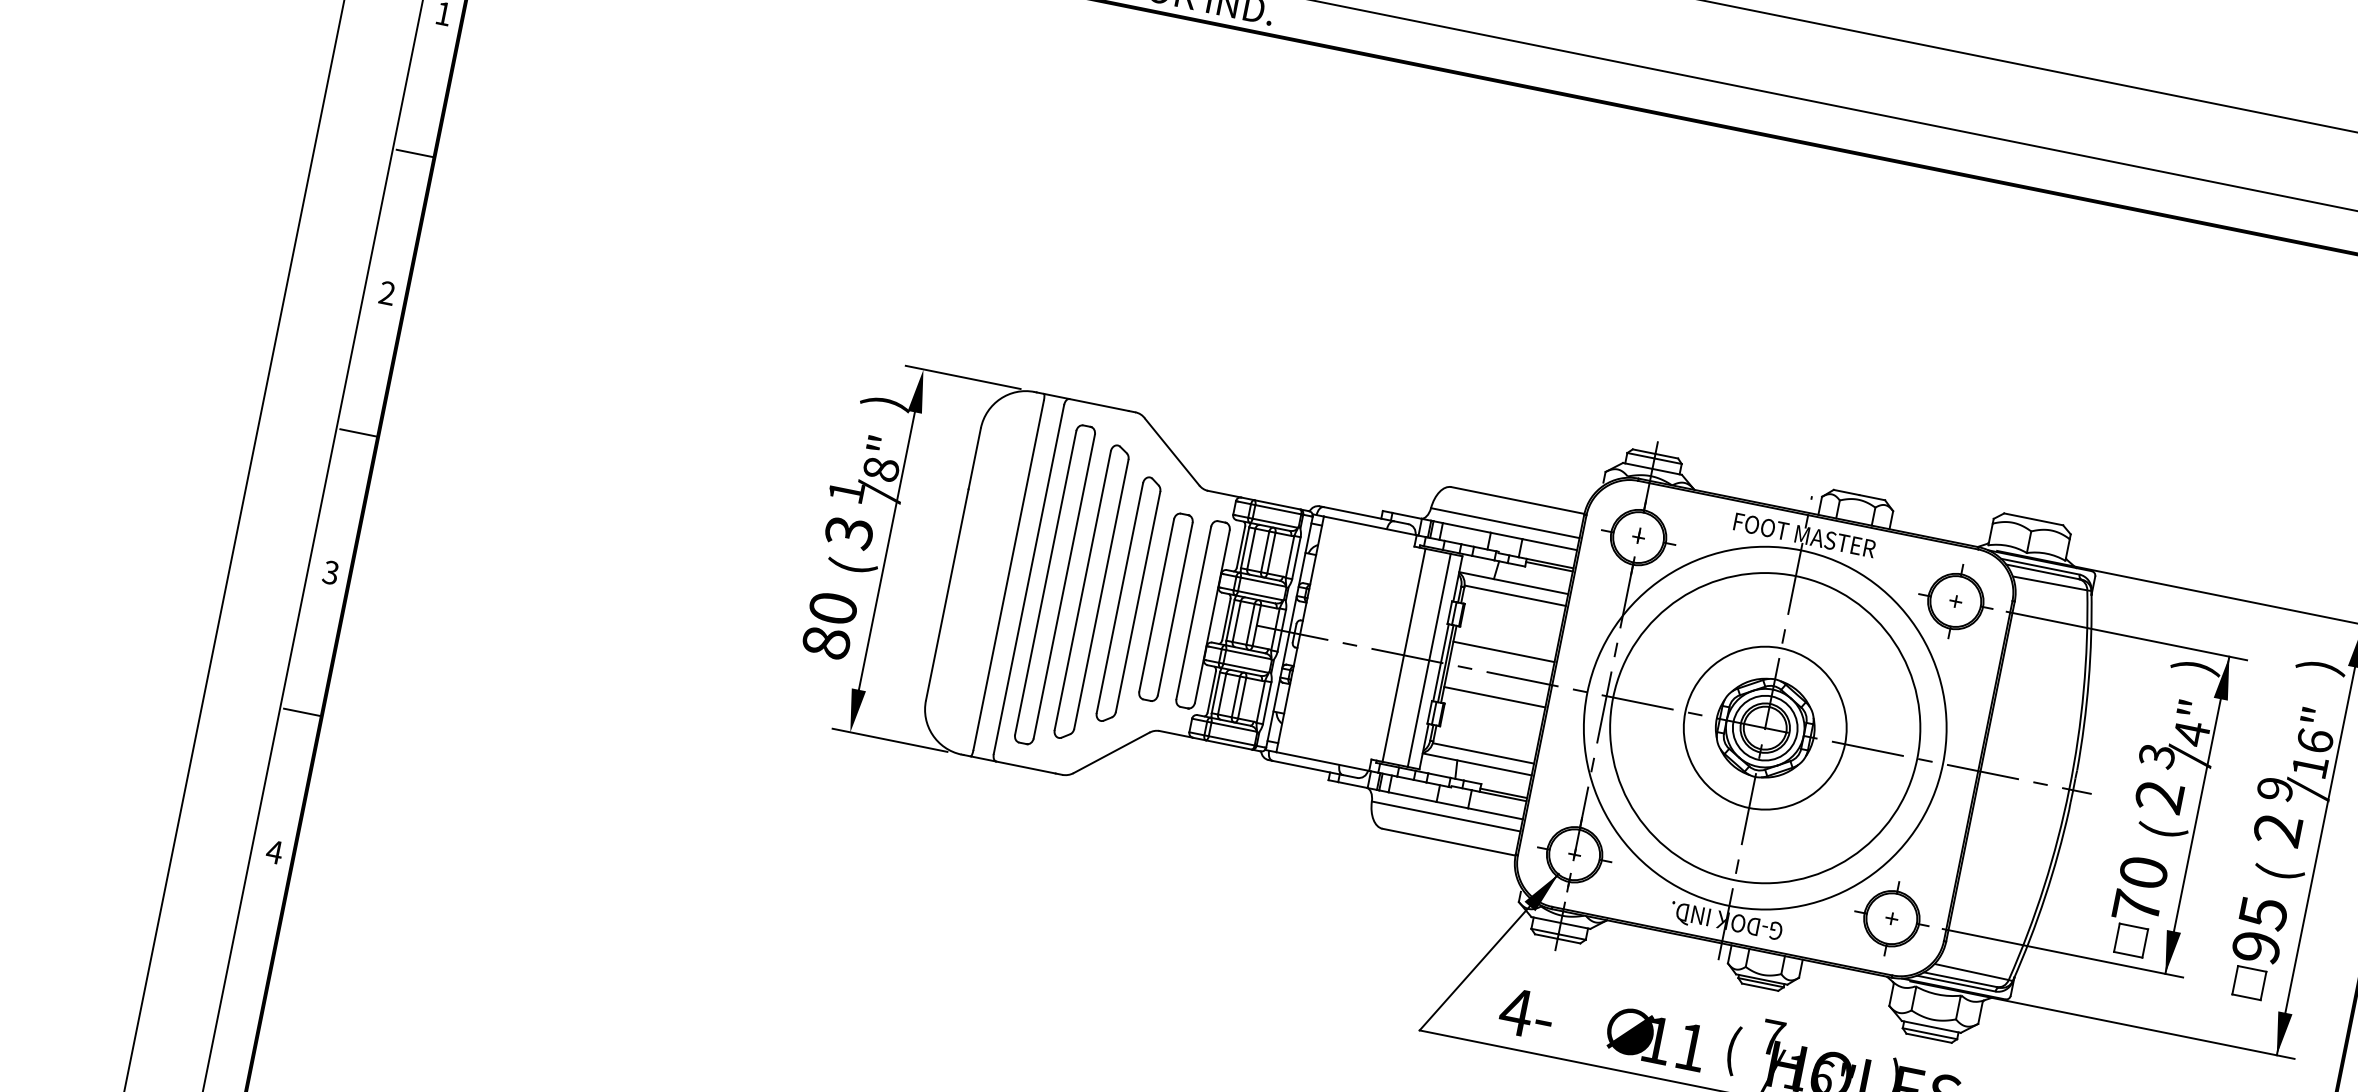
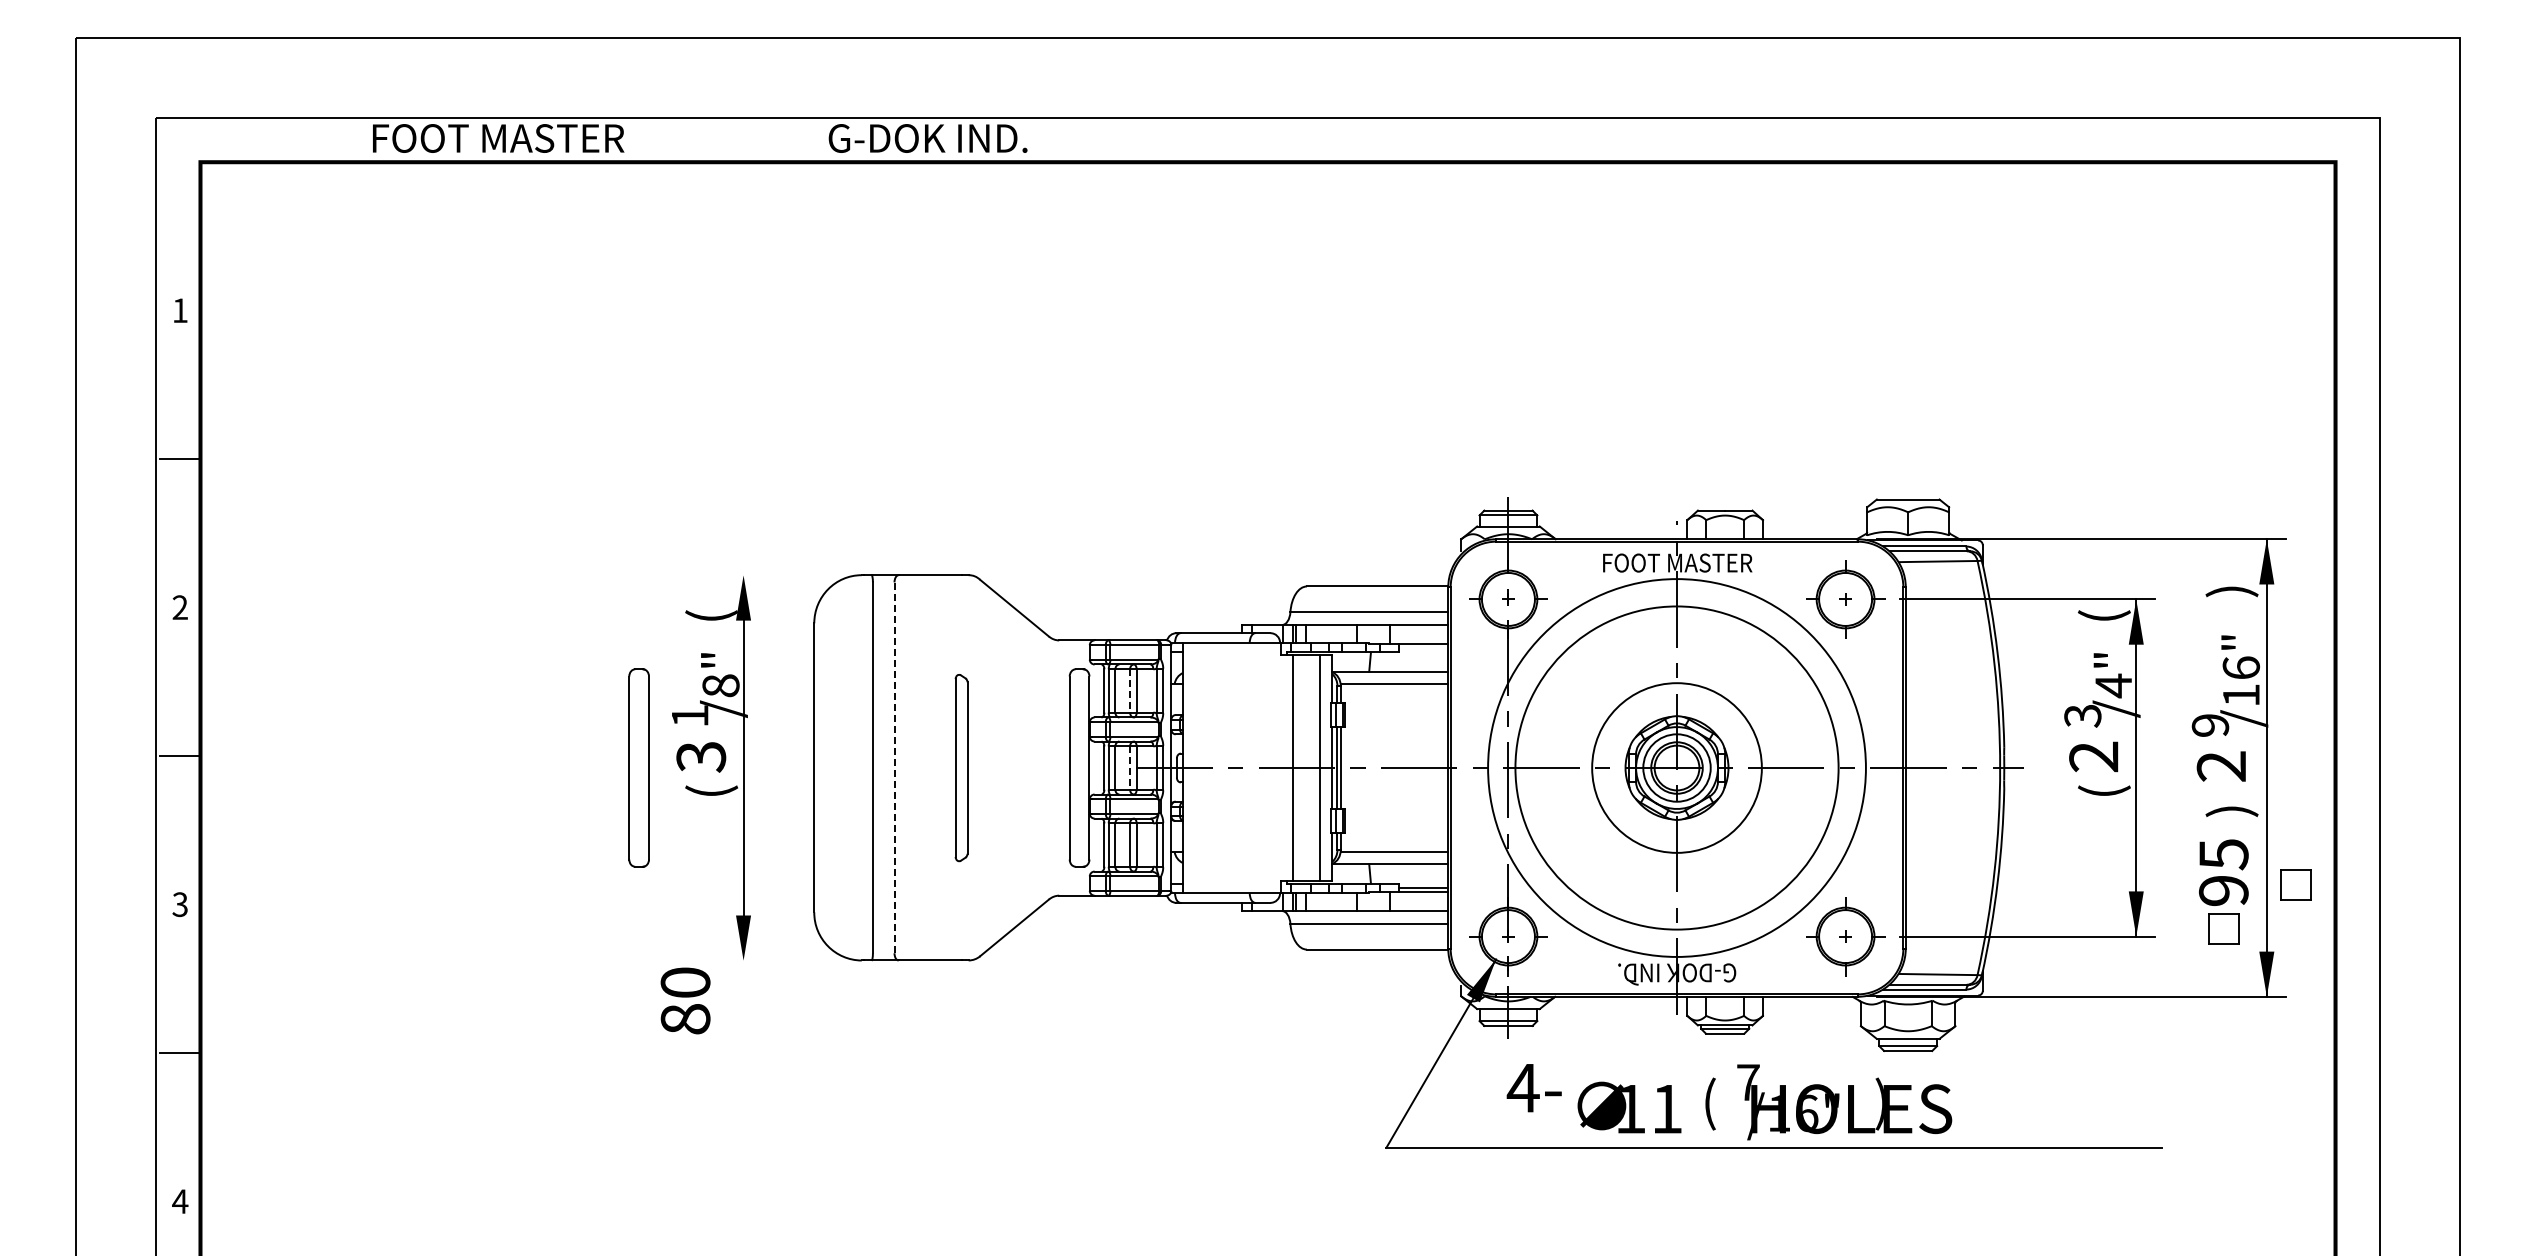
line: (962, 377) -> (785, 575), removed
text: (885, 402) -> (711, 616), ) -> (
line: (1265, 551) -> (1130, 690), solid -> dashed
line: (1549, 566) -> (1423, 647), removed
line: (1029, 579) -> (894, 767), solid -> dashed
part: (1054, 584) -> (921, 767), removed
part: (1092, 591) -> (961, 767), size x0.6
part: (1128, 599) -> (1000, 767), removed
part: (1165, 606) -> (638, 767), moved
line: (1250, 624) -> (1130, 768), solid -> dashed
text: (829, 625) -> (685, 1000), moved
line: (1504, 651) -> (1394, 743), removed
text: (2195, 666) -> (2103, 616), ) -> (
line: (1494, 697) -> (1394, 792), removed
line: (889, 740) -> (785, 960), removed
text: (2278, 873) -> (2231, 810), ( -> )
part: (2137, 906) -> (2093, 873), removed
part: (2325, 955) -> (2295, 884), added
text: (1525, 1014) -> (1533, 1088), moved

